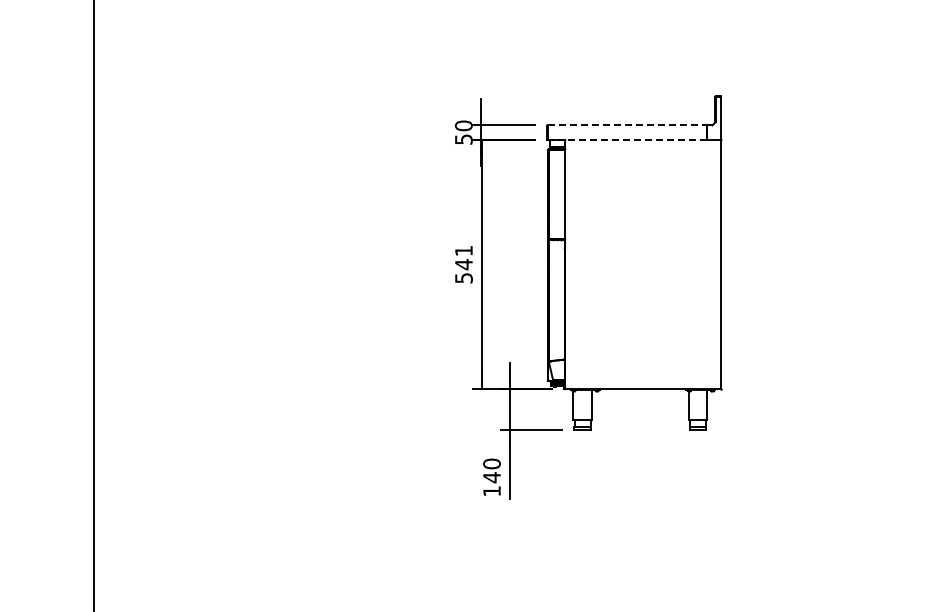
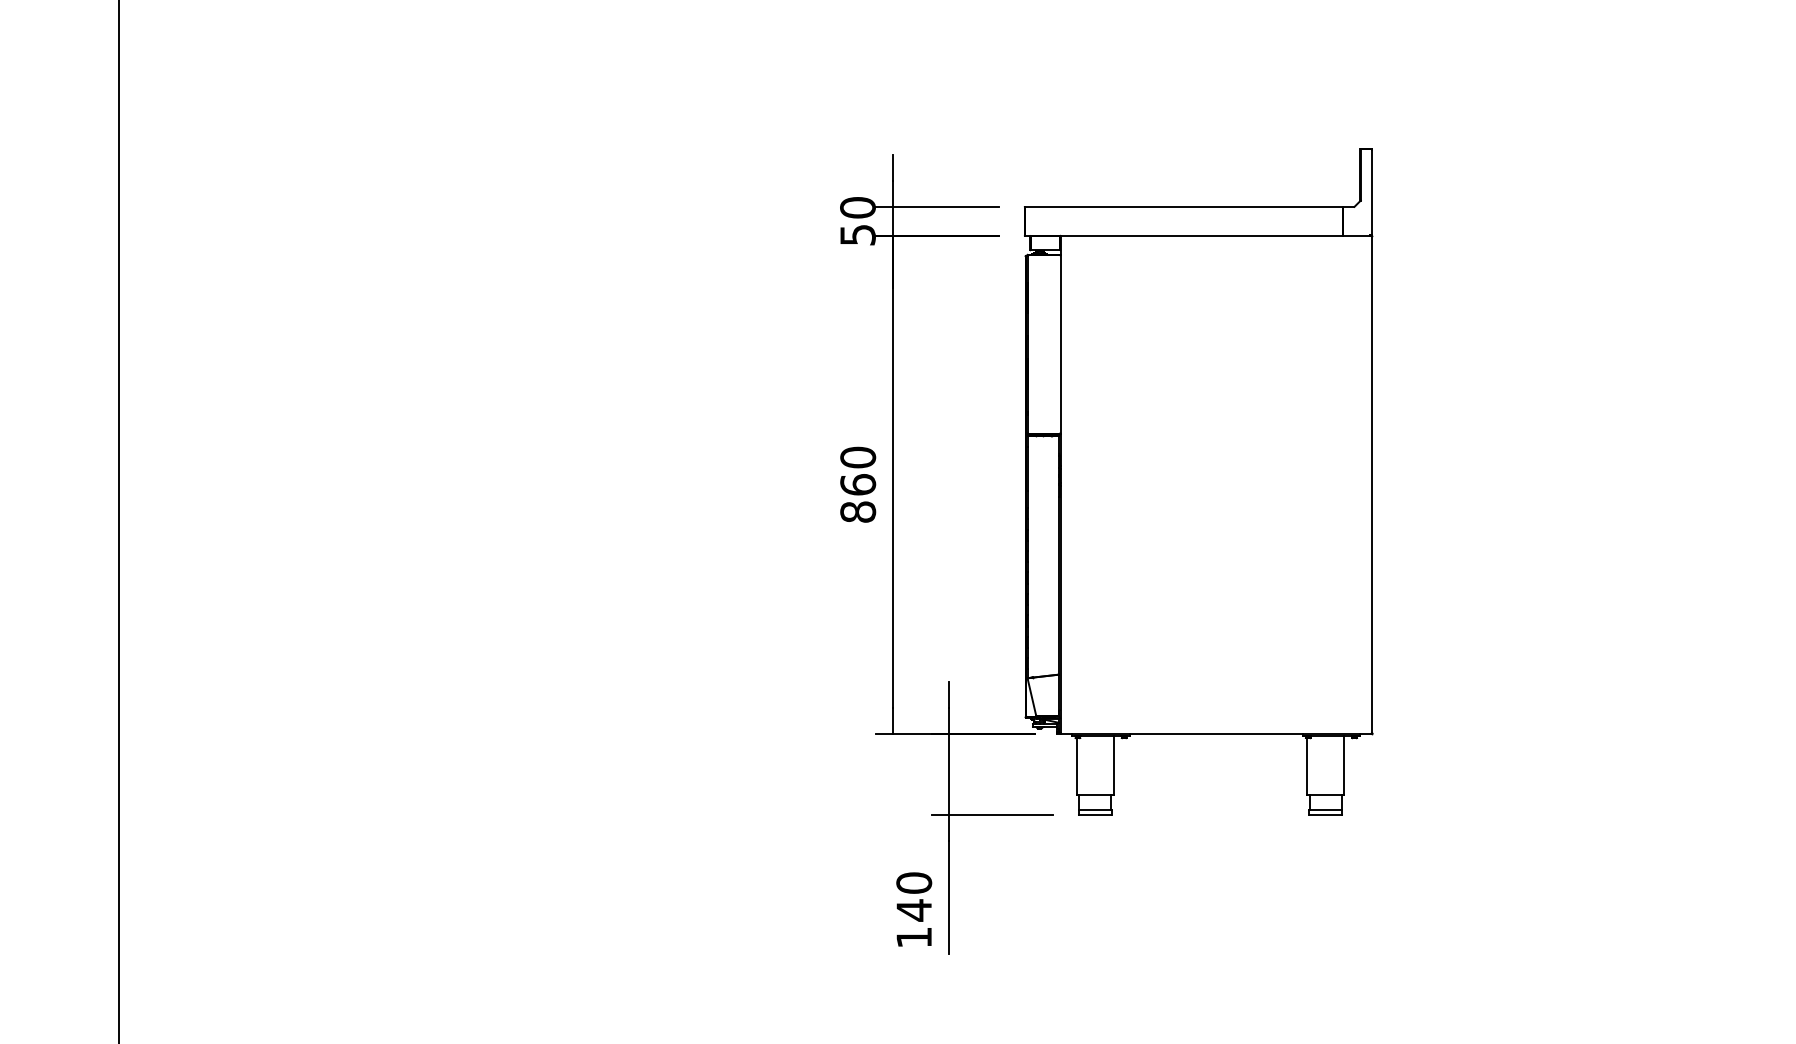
line: (627, 125) -> (1184, 207), dashed -> solid
line: (627, 139) -> (1184, 234), dashed -> solid
text: (463, 264) -> (857, 484), 541 -> 860

